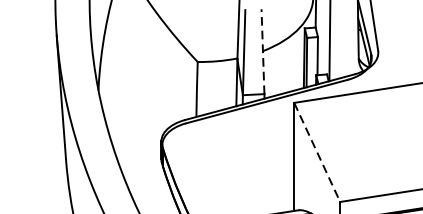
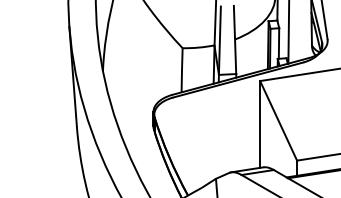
line: (263, 51) -> (235, 39), dashed -> solid
line: (317, 151) -> (278, 120), dashed -> solid

